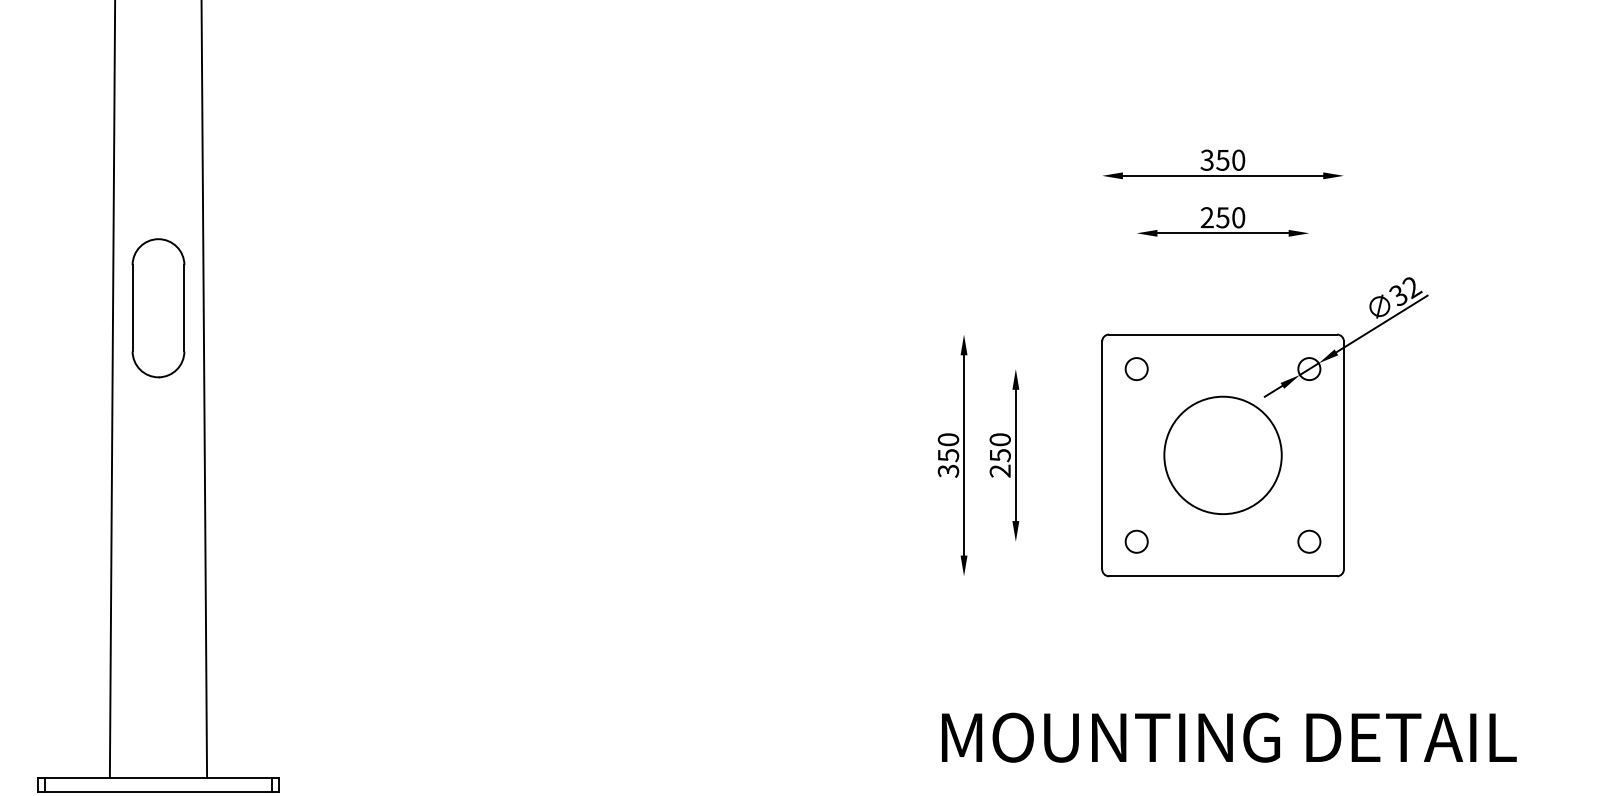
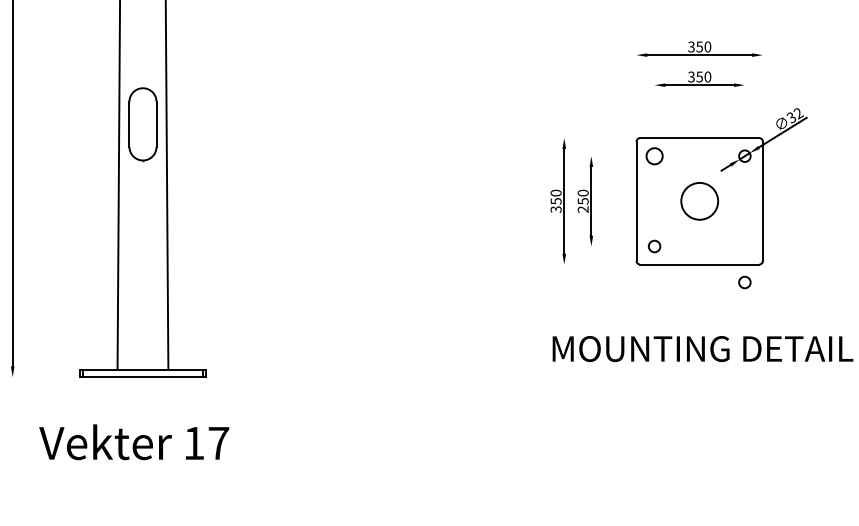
text: (1207, 218) -> (691, 77), 250 -> 350
circle: (1136, 367) -> (654, 155), size x1.4
circle: (1222, 455) -> (699, 201), size x0.6
circle: (1308, 541) -> (744, 282), moved

